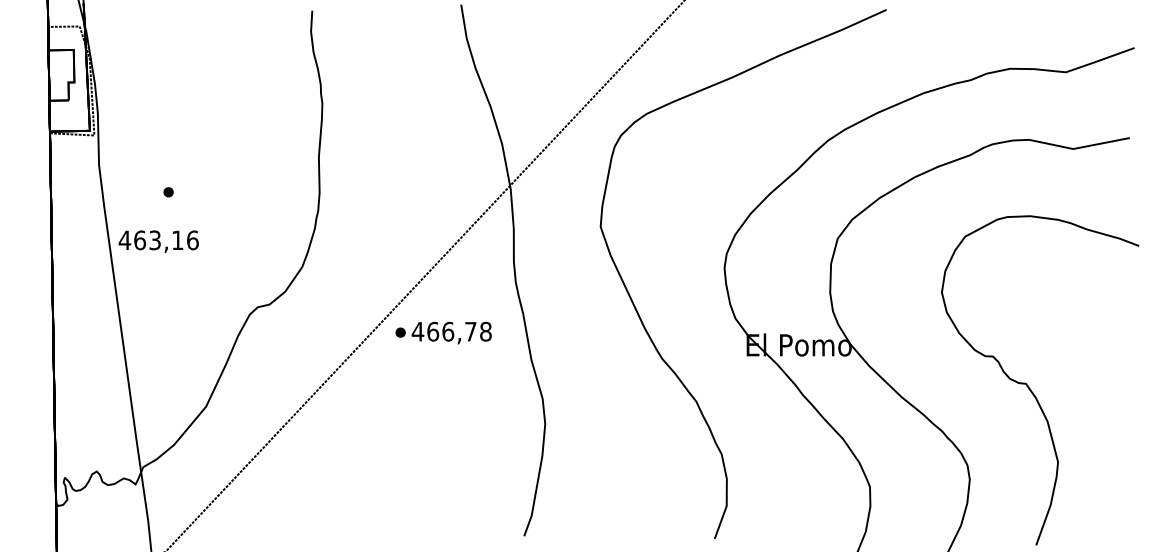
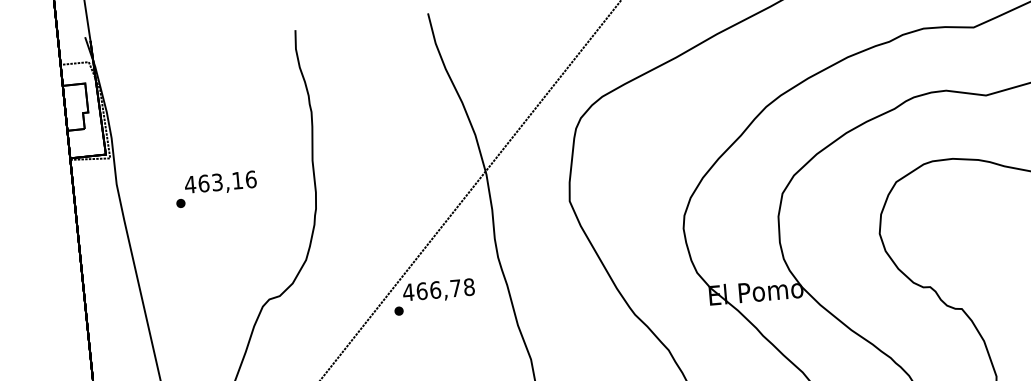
text: (158, 241) -> (220, 183), moved
text: (451, 332) -> (438, 290), moved

